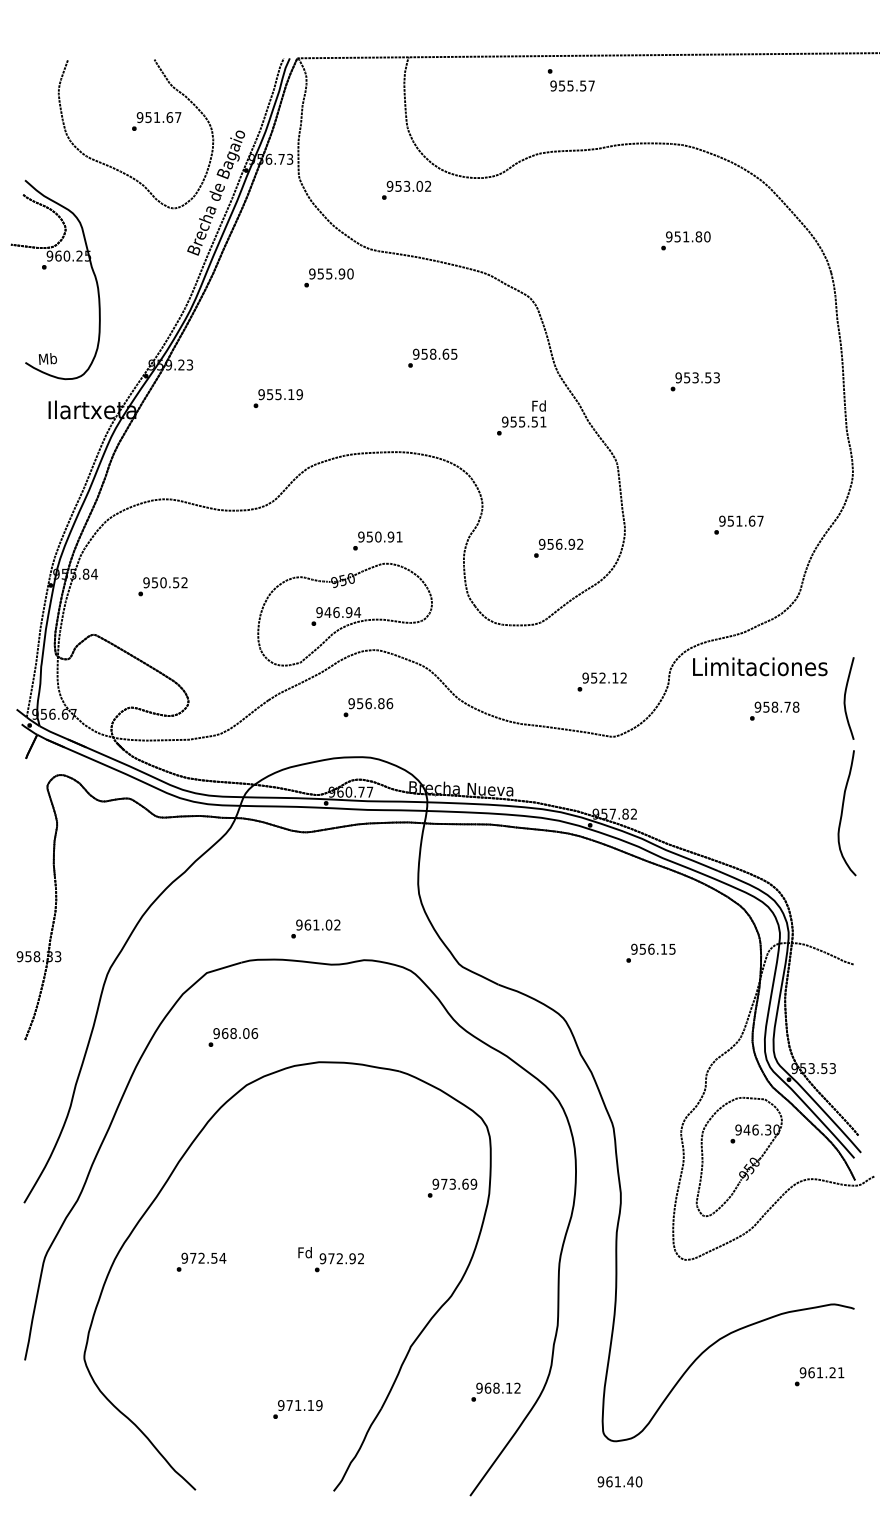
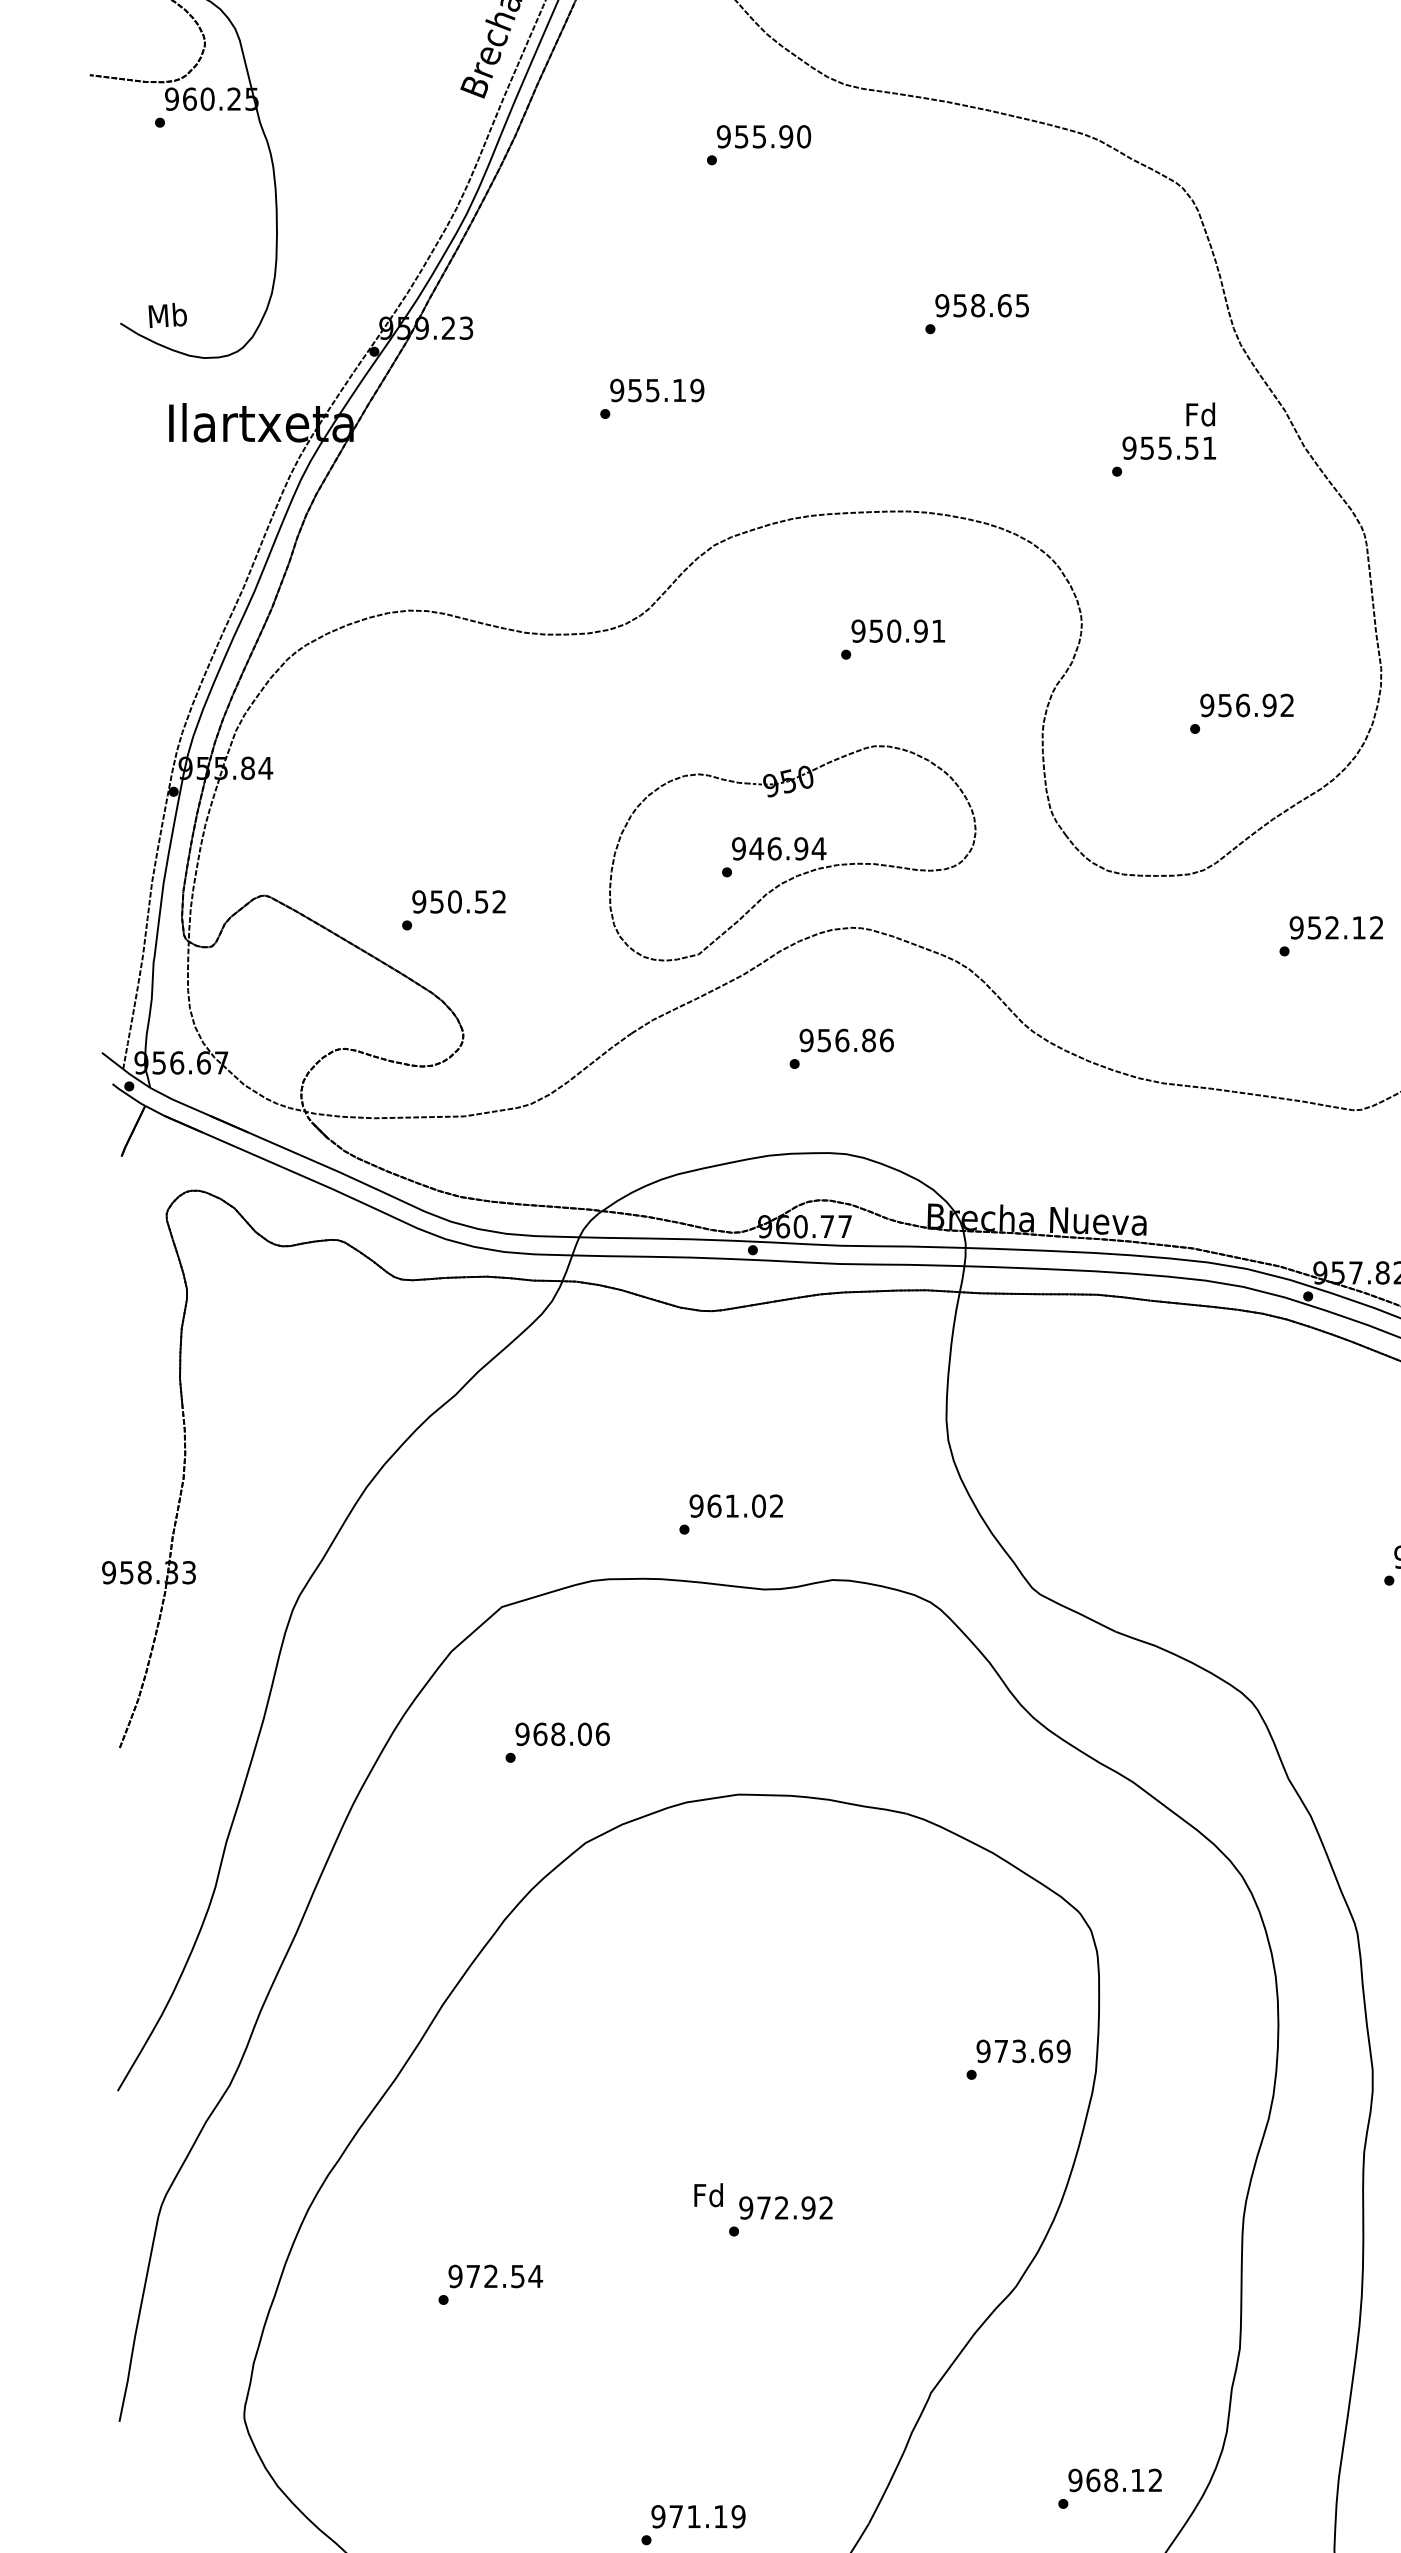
text: (377, 540) -> (892, 638), moved
text: (162, 586) -> (452, 909), moved
text: (601, 681) -> (1329, 934), moved
text: (201, 1261) -> (490, 2283), moved

